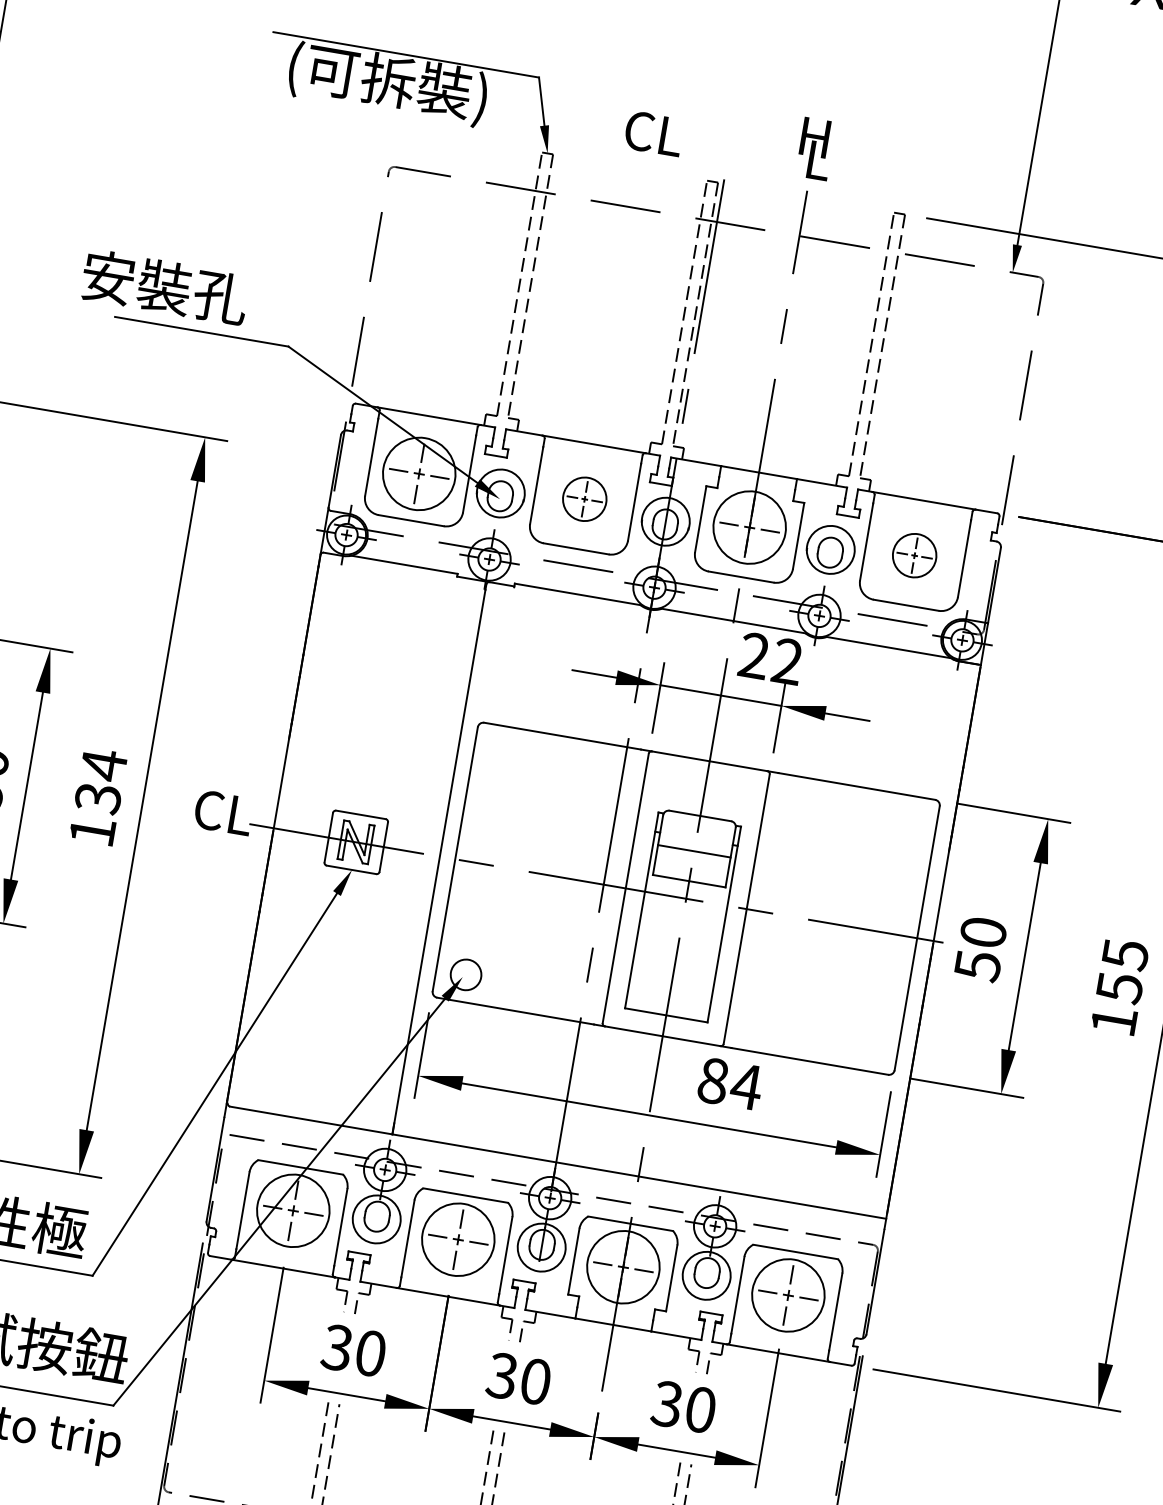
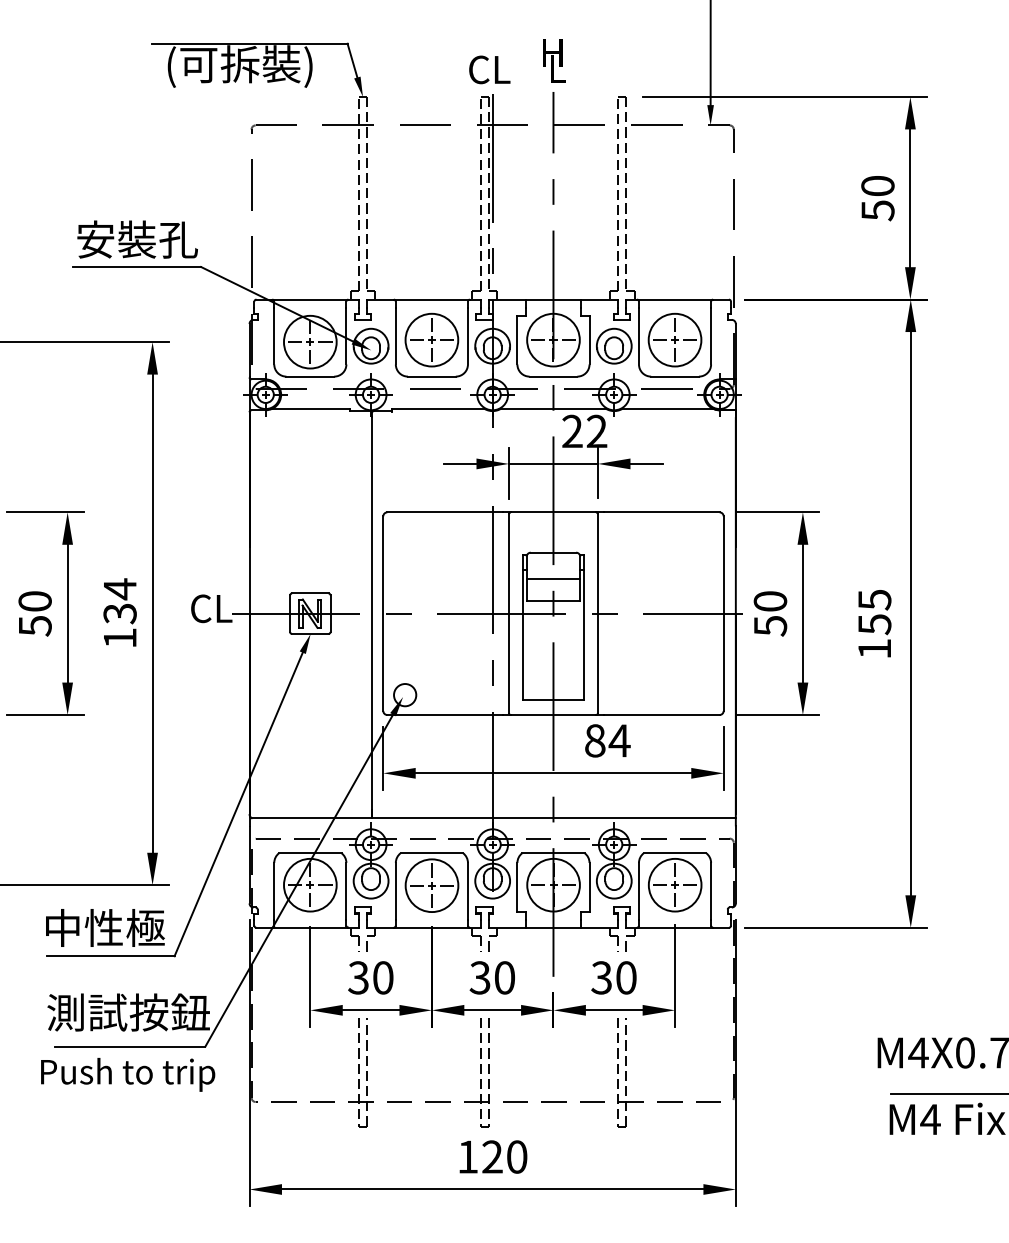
text: (653, 133) -> (489, 69), moved
text: (165, 287) -> (137, 239), moved
part: (584, 498) -> (431, 339), size x1.67
part: (914, 554) -> (674, 339), size x1.67

